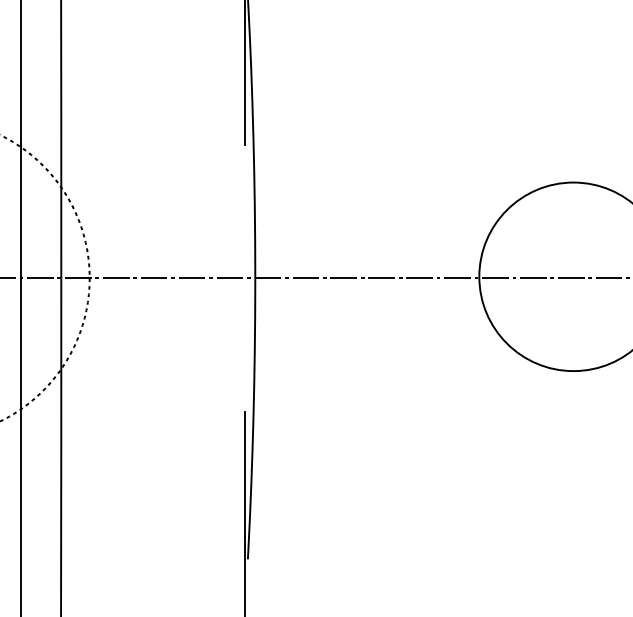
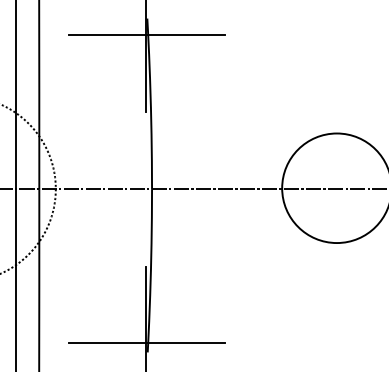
line: (247, 12) -> (147, 34), added
line: (247, 544) -> (147, 343), added

